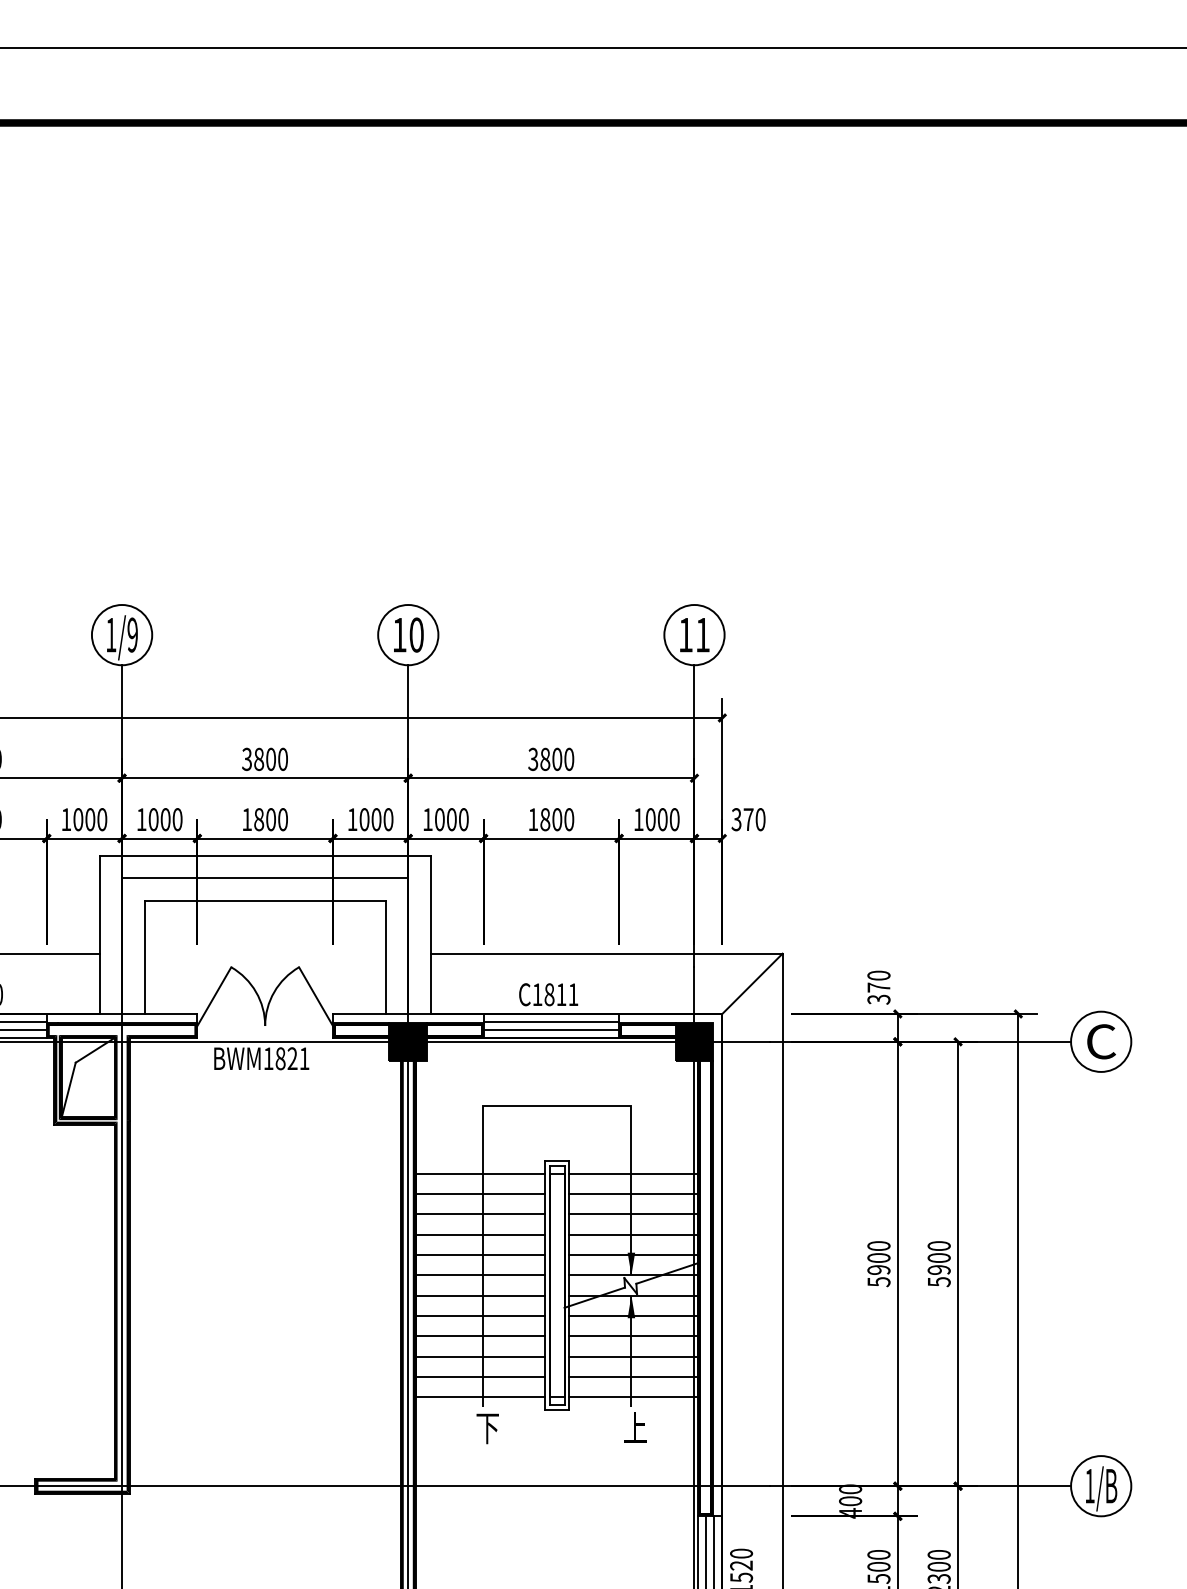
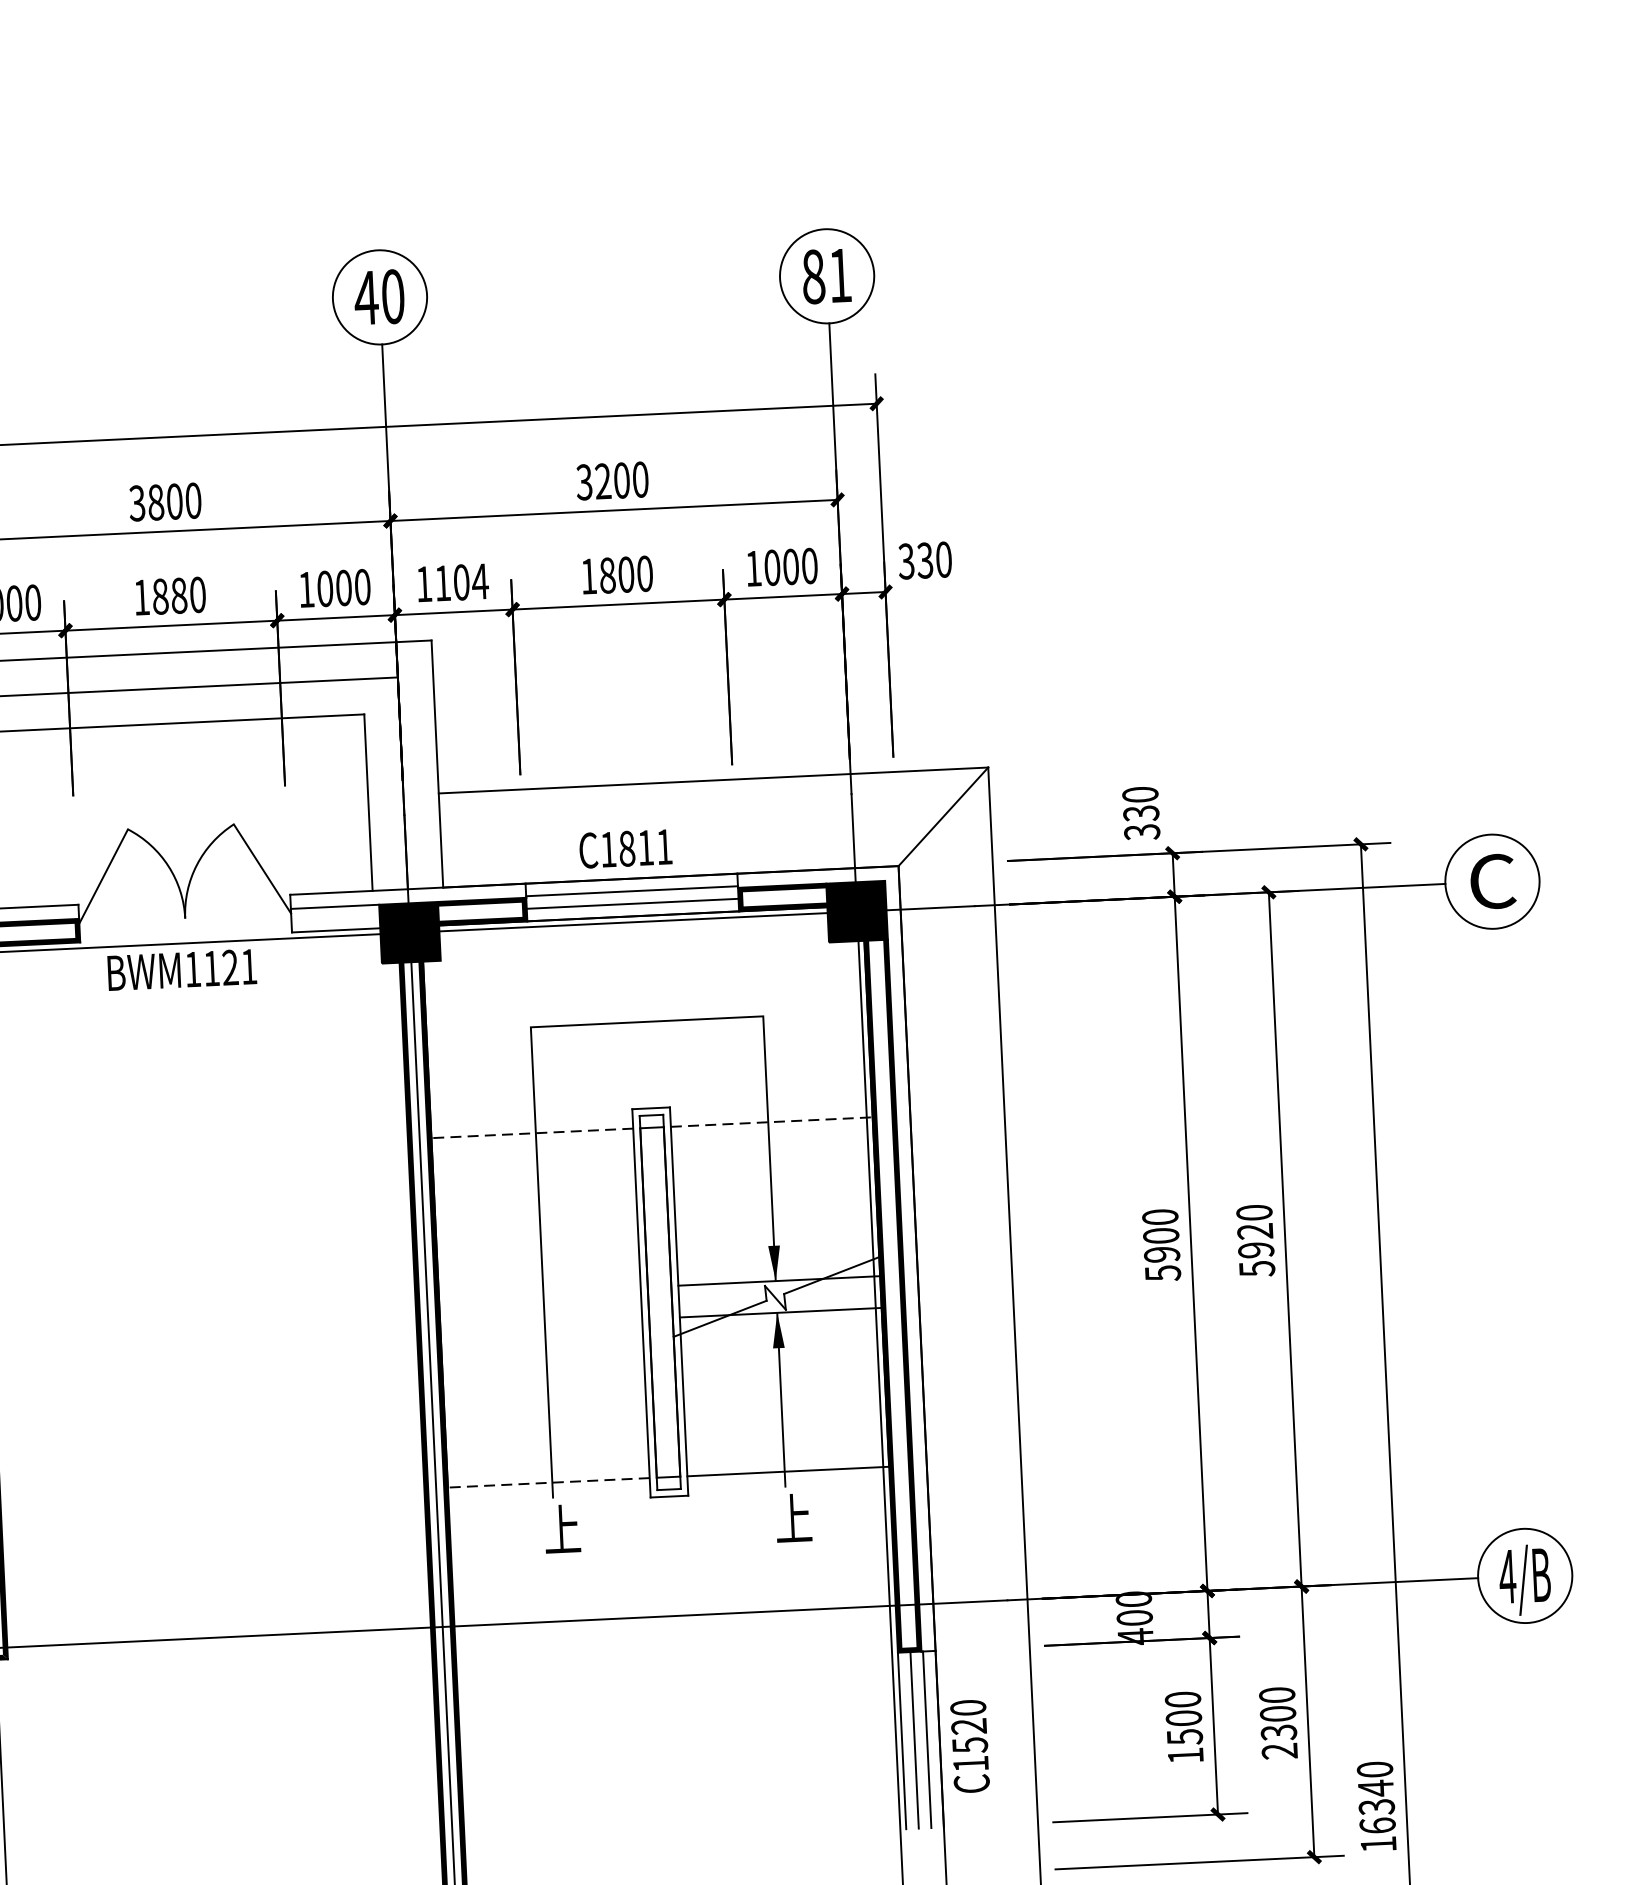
text: (685, 634) -> (813, 276), 11 -> 81
text: (399, 635) -> (366, 298), 10 -> 40
text: (545, 759) -> (603, 481), 3800 -> 3200
text: (271, 819) -> (179, 595), 1800 -> 1880
text: (452, 819) -> (462, 582), 1000 -> 1104
text: (748, 819) -> (925, 560), 370 -> 330
text: (878, 987) -> (1140, 813), 370 -> 330
fill: (360, 1030) -> (334, 918), removed
text: (280, 1058) -> (211, 968), BWM1821 -> BWM1121
line: (480, 1173) -> (532, 1133), solid -> dashed
line: (633, 1173) -> (771, 1121), solid -> dashed
line: (479, 1193) -> (532, 1164), removed
line: (633, 1193) -> (772, 1153), removed
line: (479, 1214) -> (533, 1197), removed
line: (633, 1214) -> (774, 1185), removed
line: (479, 1234) -> (535, 1228), removed
line: (633, 1234) -> (776, 1217), removed
line: (479, 1254) -> (536, 1259), removed
line: (633, 1254) -> (777, 1248), removed
text: (938, 1257) -> (1254, 1230), 5900 -> 5920
line: (479, 1275) -> (538, 1292), removed
line: (479, 1295) -> (539, 1323), removed
line: (479, 1315) -> (541, 1355), removed
line: (633, 1315) -> (781, 1343), removed
line: (479, 1336) -> (542, 1387), removed
line: (633, 1336) -> (783, 1376), removed
line: (479, 1356) -> (544, 1419), removed
line: (633, 1356) -> (784, 1407), removed
line: (479, 1376) -> (545, 1450), removed
line: (633, 1376) -> (786, 1439), removed
line: (480, 1397) -> (548, 1483), solid -> dashed
text: (487, 1428) -> (562, 1531), 下 -> 上
text: (1089, 1486) -> (1506, 1577), 1/B -> 4/B

